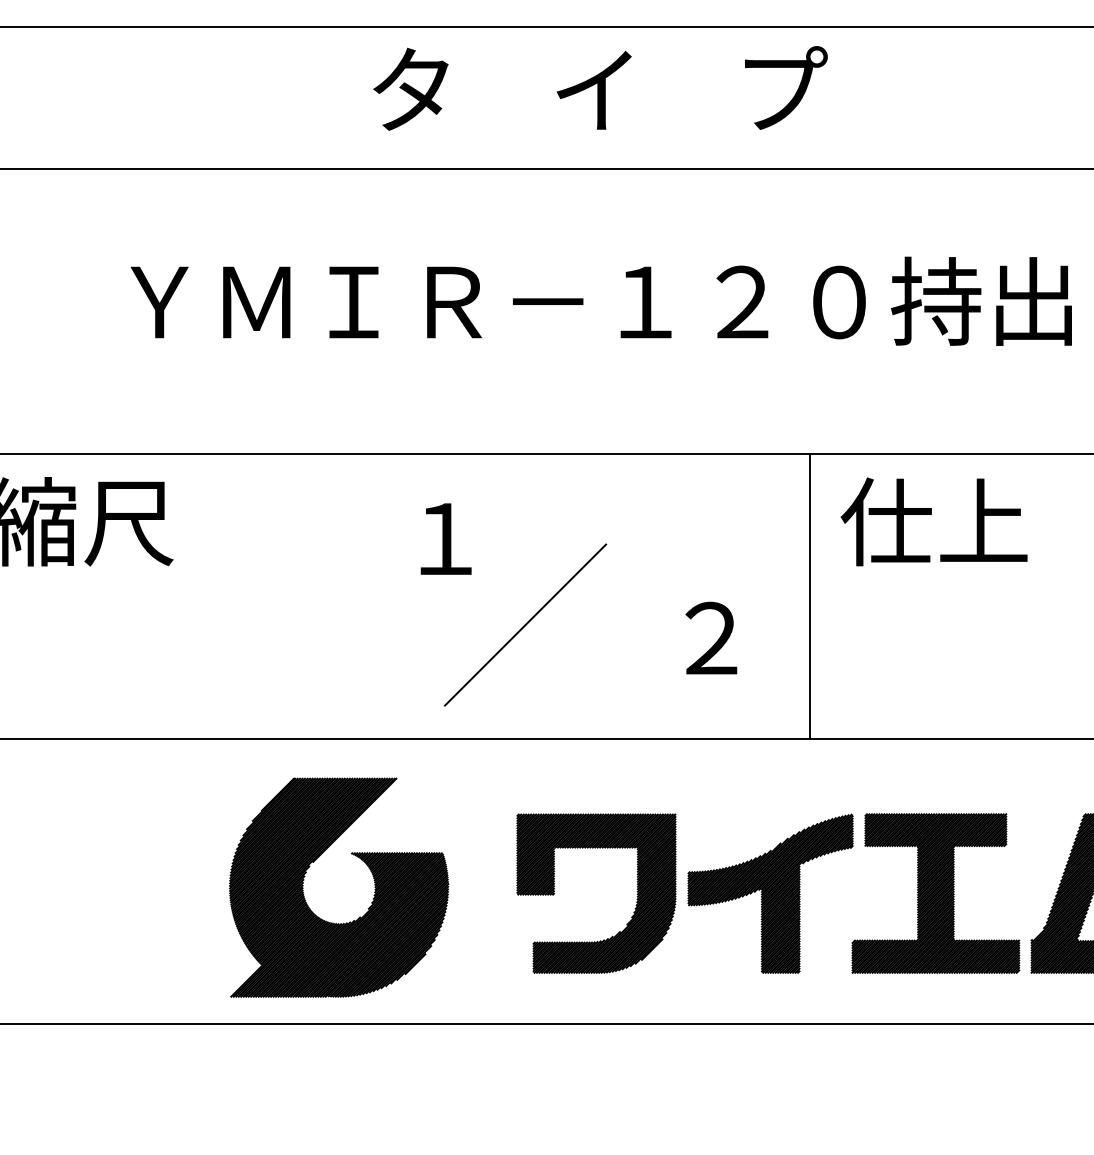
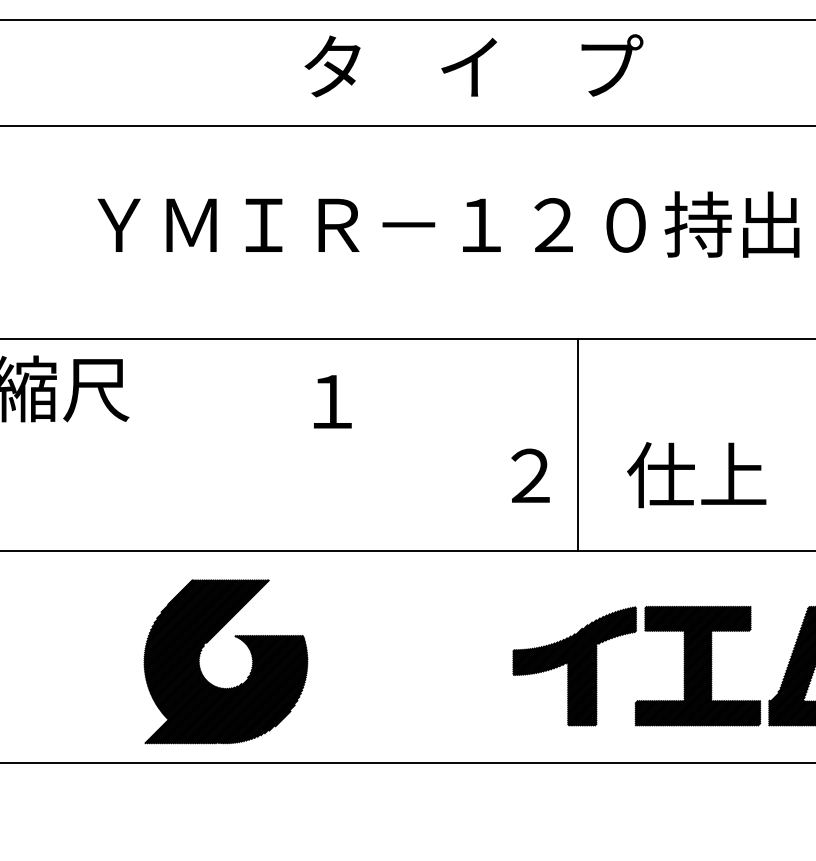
text: (599, 87) -> (473, 65), moved
text: (933, 522) -> (696, 475), moved
line: (810, 596) -> (578, 444), moved
line: (524, 624) -> (391, 465), removed
part: (306, 876) -> (201, 653), moved
part: (555, 893) -> (414, 666), removed

